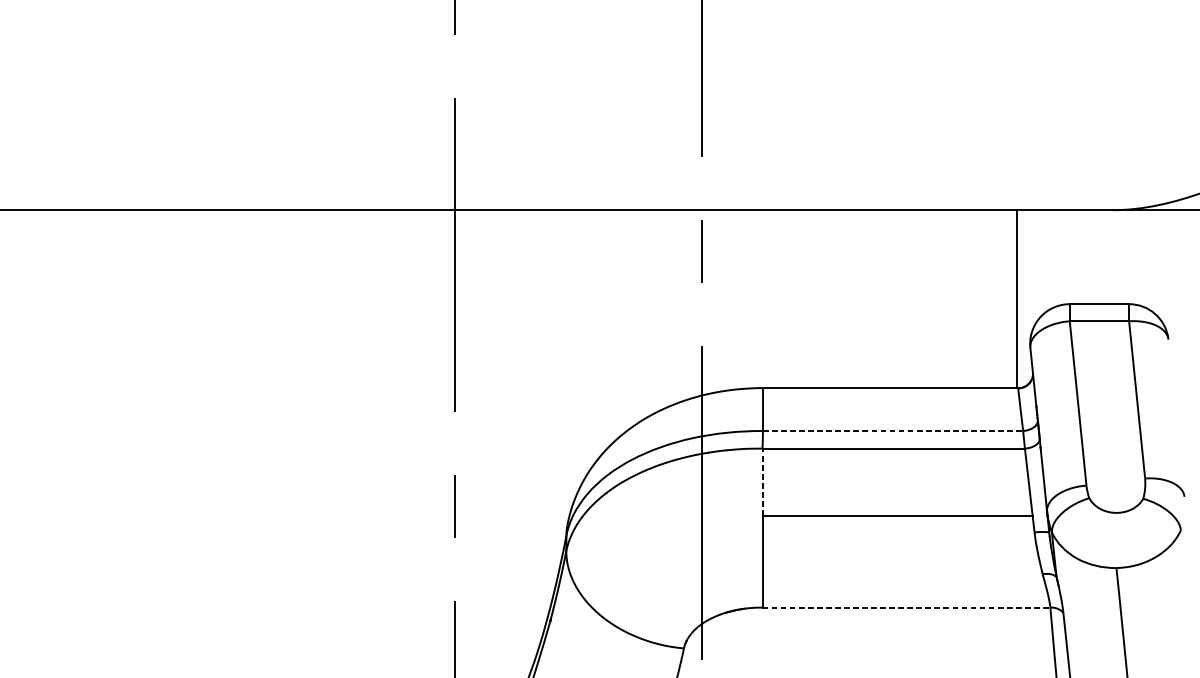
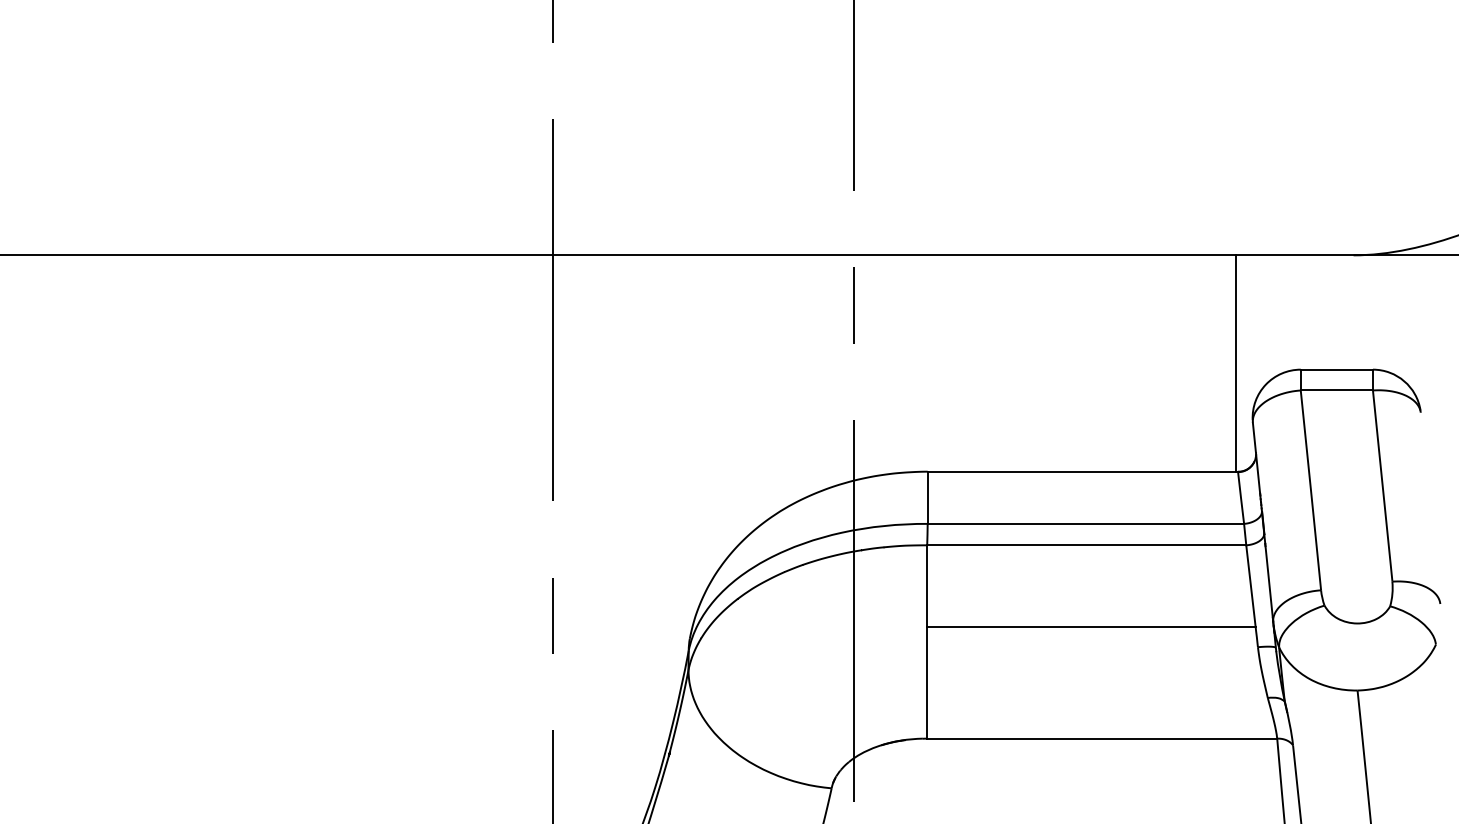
line: (893, 430) -> (1086, 523), dashed -> solid
line: (762, 482) -> (927, 586), dashed -> solid
line: (906, 607) -> (1102, 738), dashed -> solid

